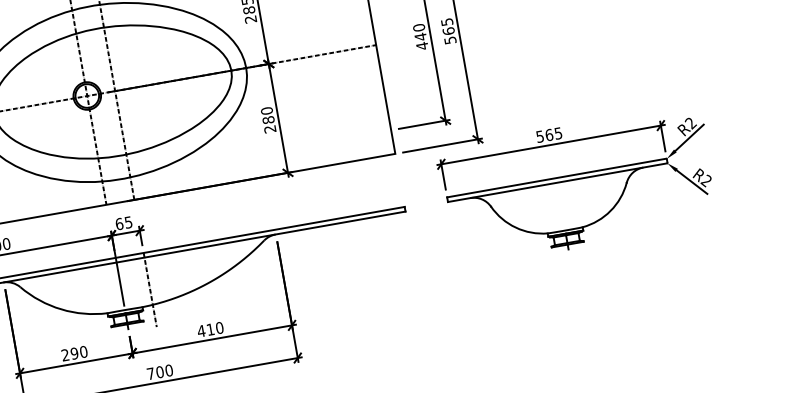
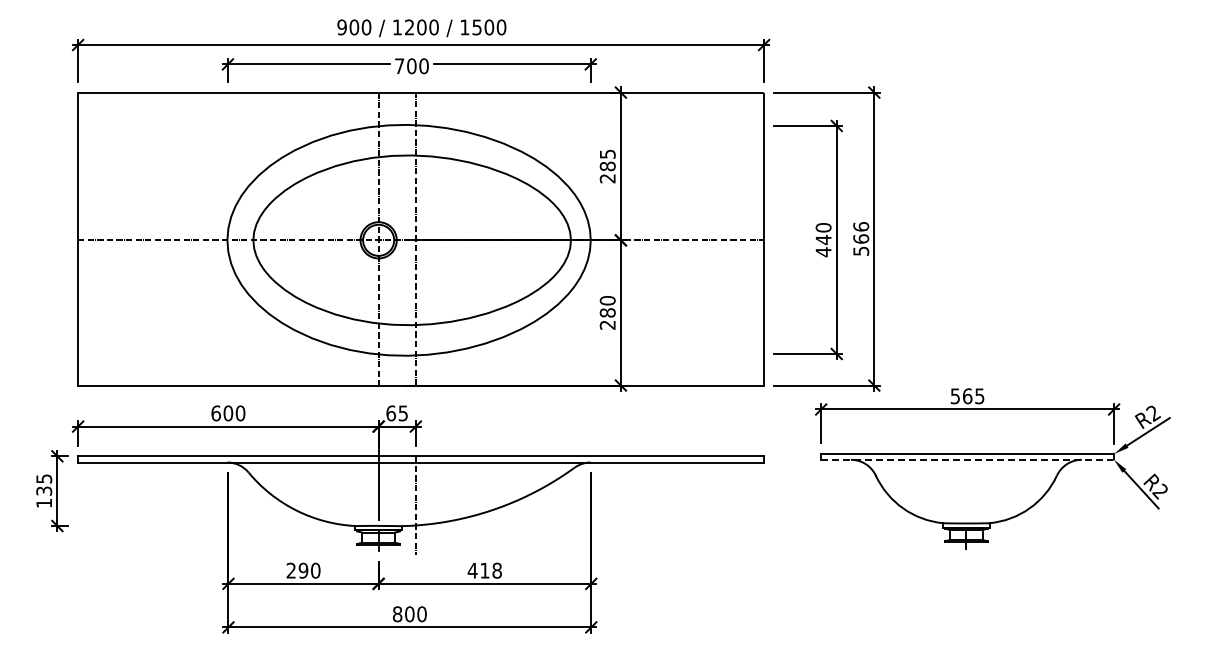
text: (447, 21) -> (861, 226), 565 -> 566
line: (557, 182) -> (967, 459), solid -> dashed
text: (219, 327) -> (496, 570), 410 -> 418
text: (150, 373) -> (397, 614), 700 -> 800

